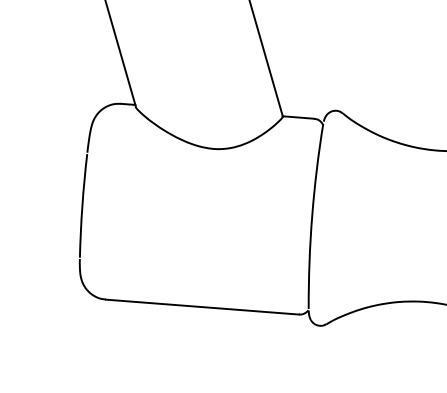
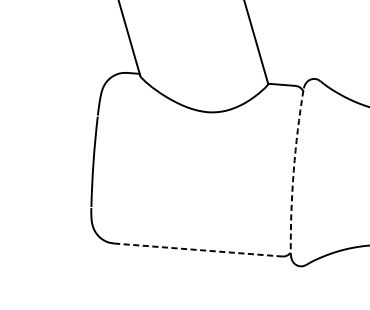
arc: (312, 216) -> (294, 171), solid -> dashed
line: (202, 307) -> (198, 250), solid -> dashed

